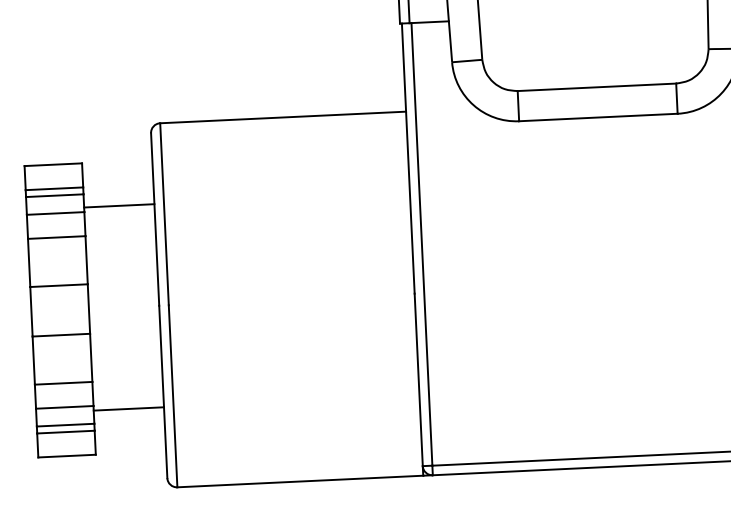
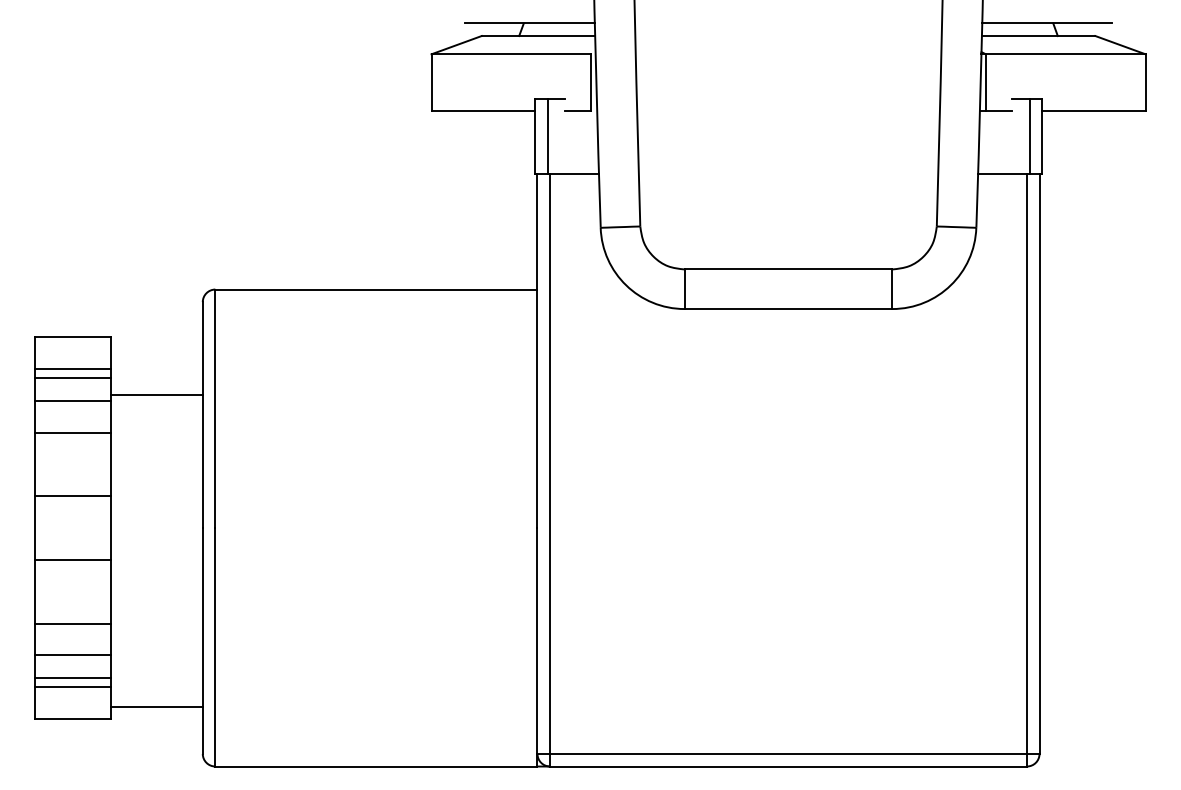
line: (128, 409) -> (156, 707), moved

